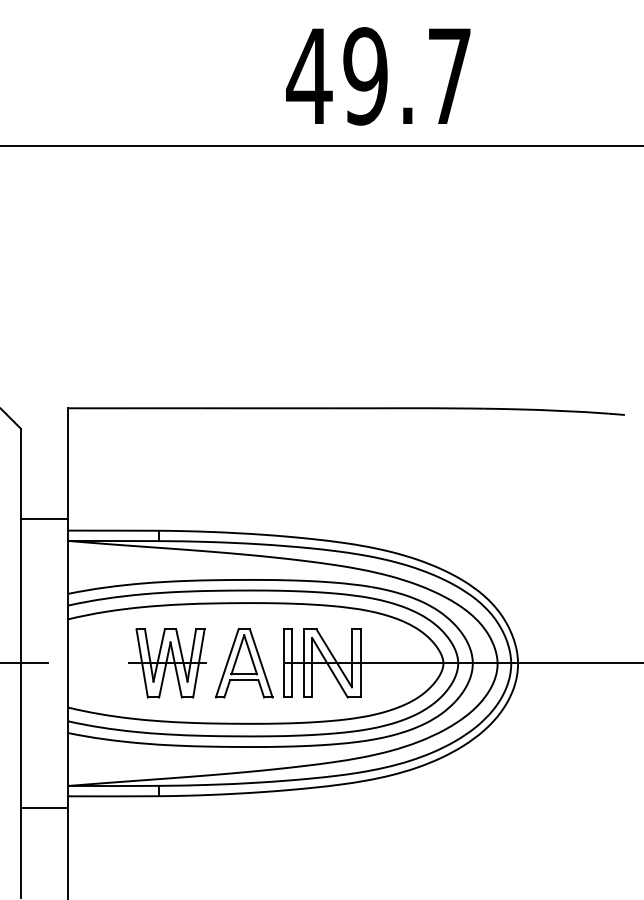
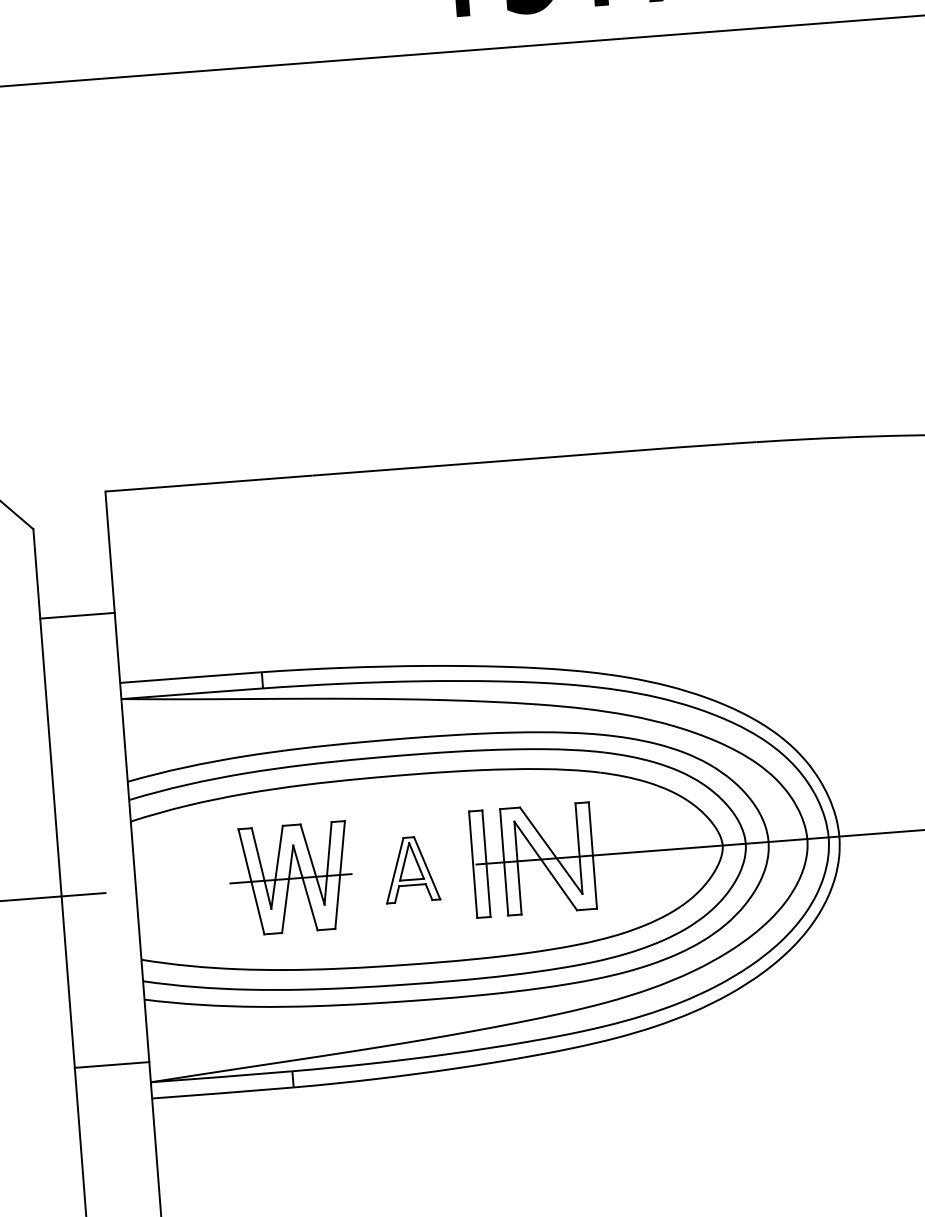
line: (44, 518) -> (77, 615), moved
part: (244, 663) -> (411, 869), size x0.6
line: (44, 808) -> (111, 1065), moved

